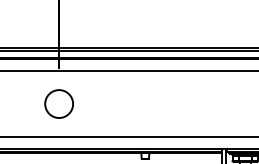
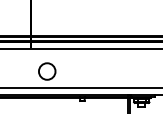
circle: (59, 103) -> (47, 71), moved

